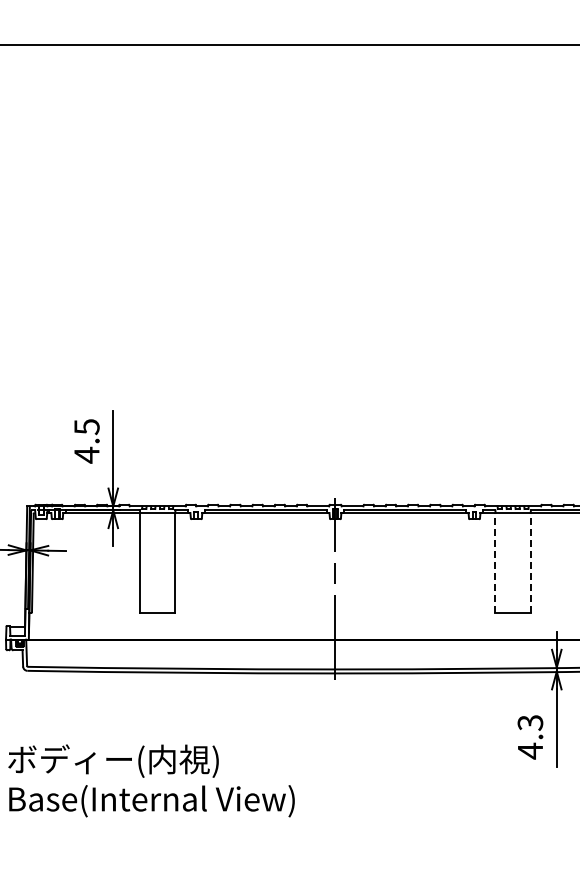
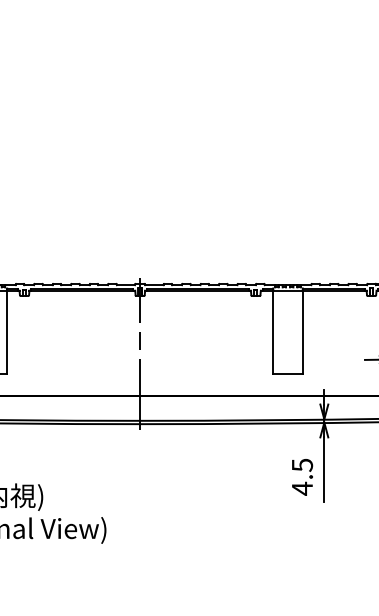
line: (495, 563) -> (273, 332), dashed -> solid
line: (530, 563) -> (302, 332), dashed -> solid
text: (529, 722) -> (301, 464), 4.3 -> 4.5

